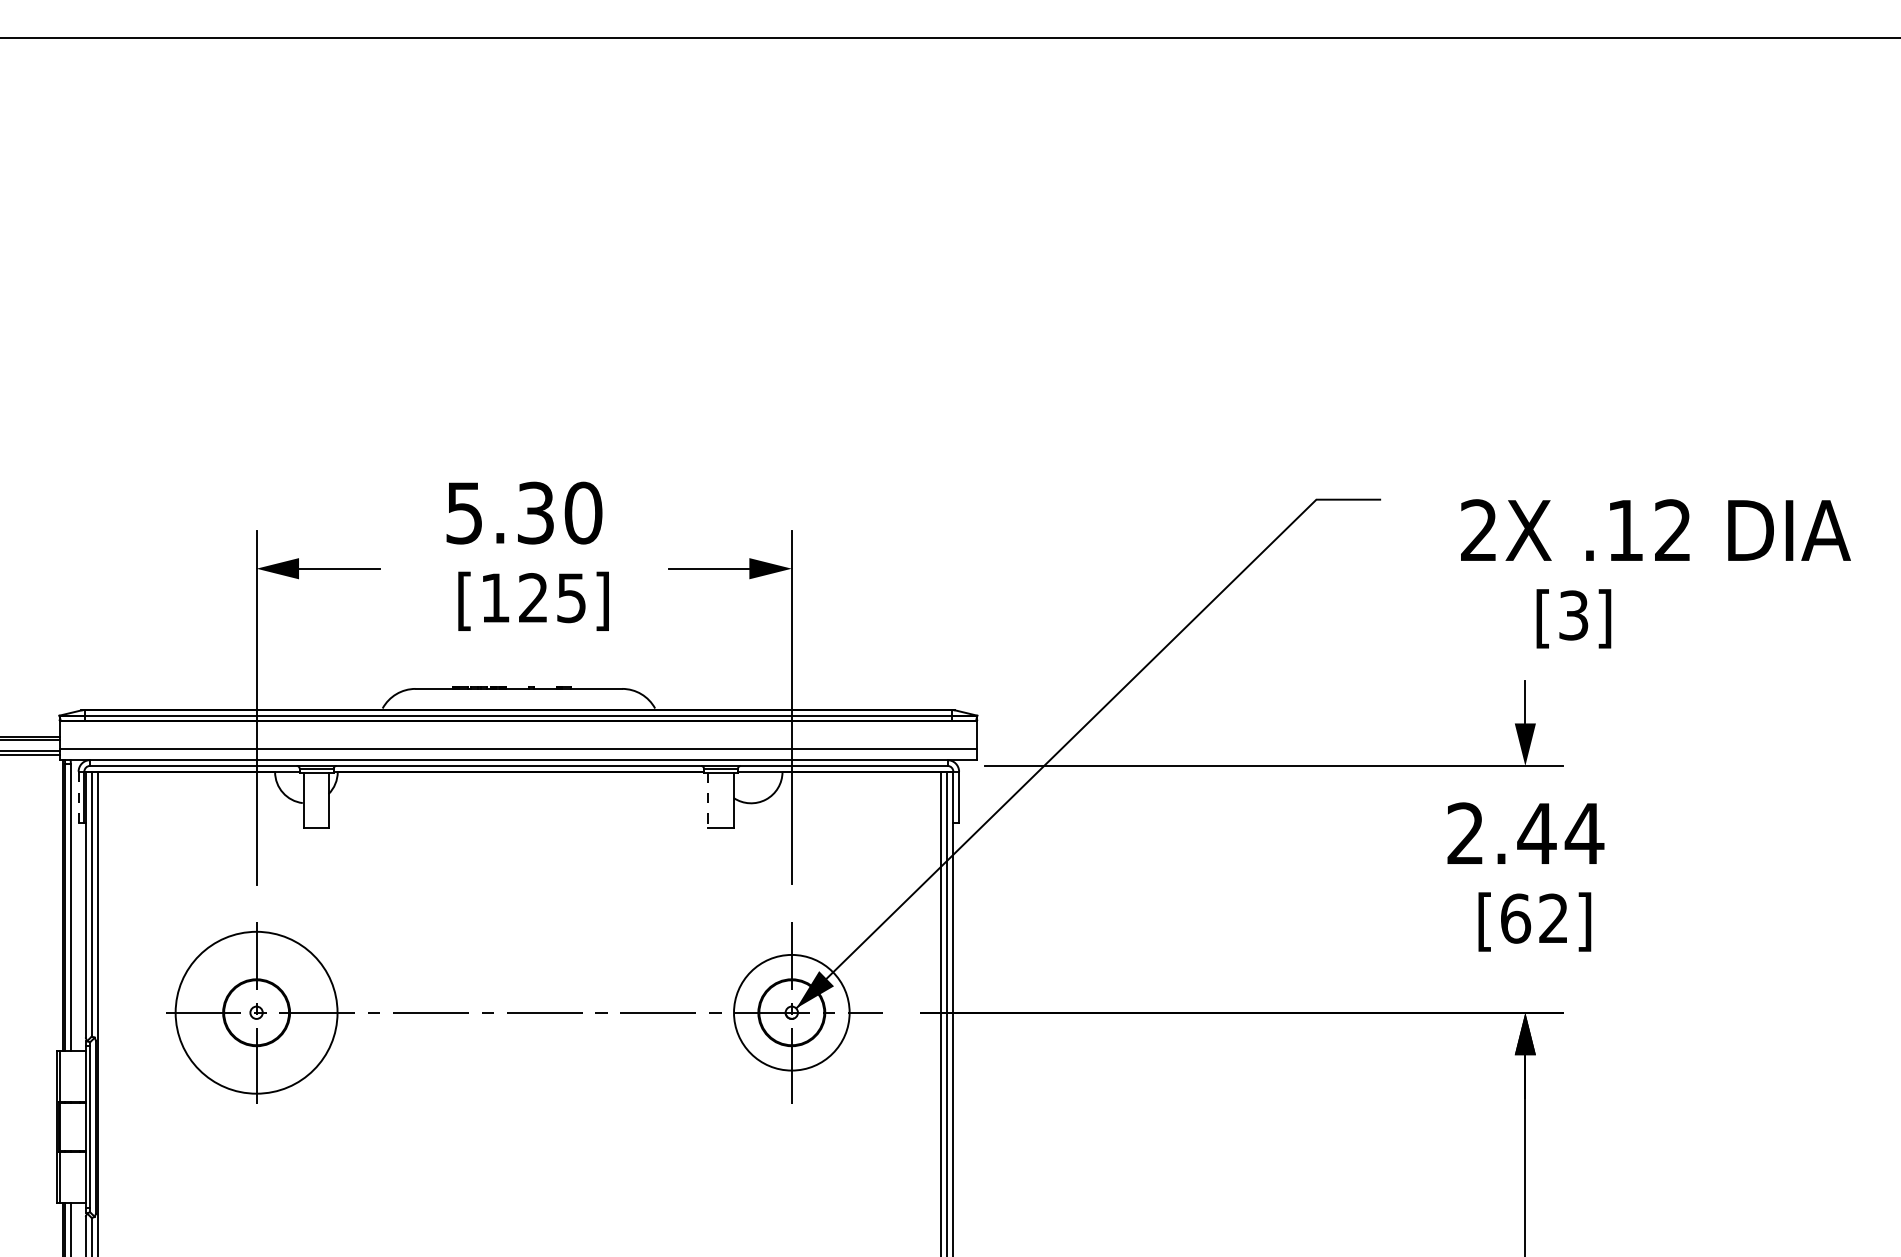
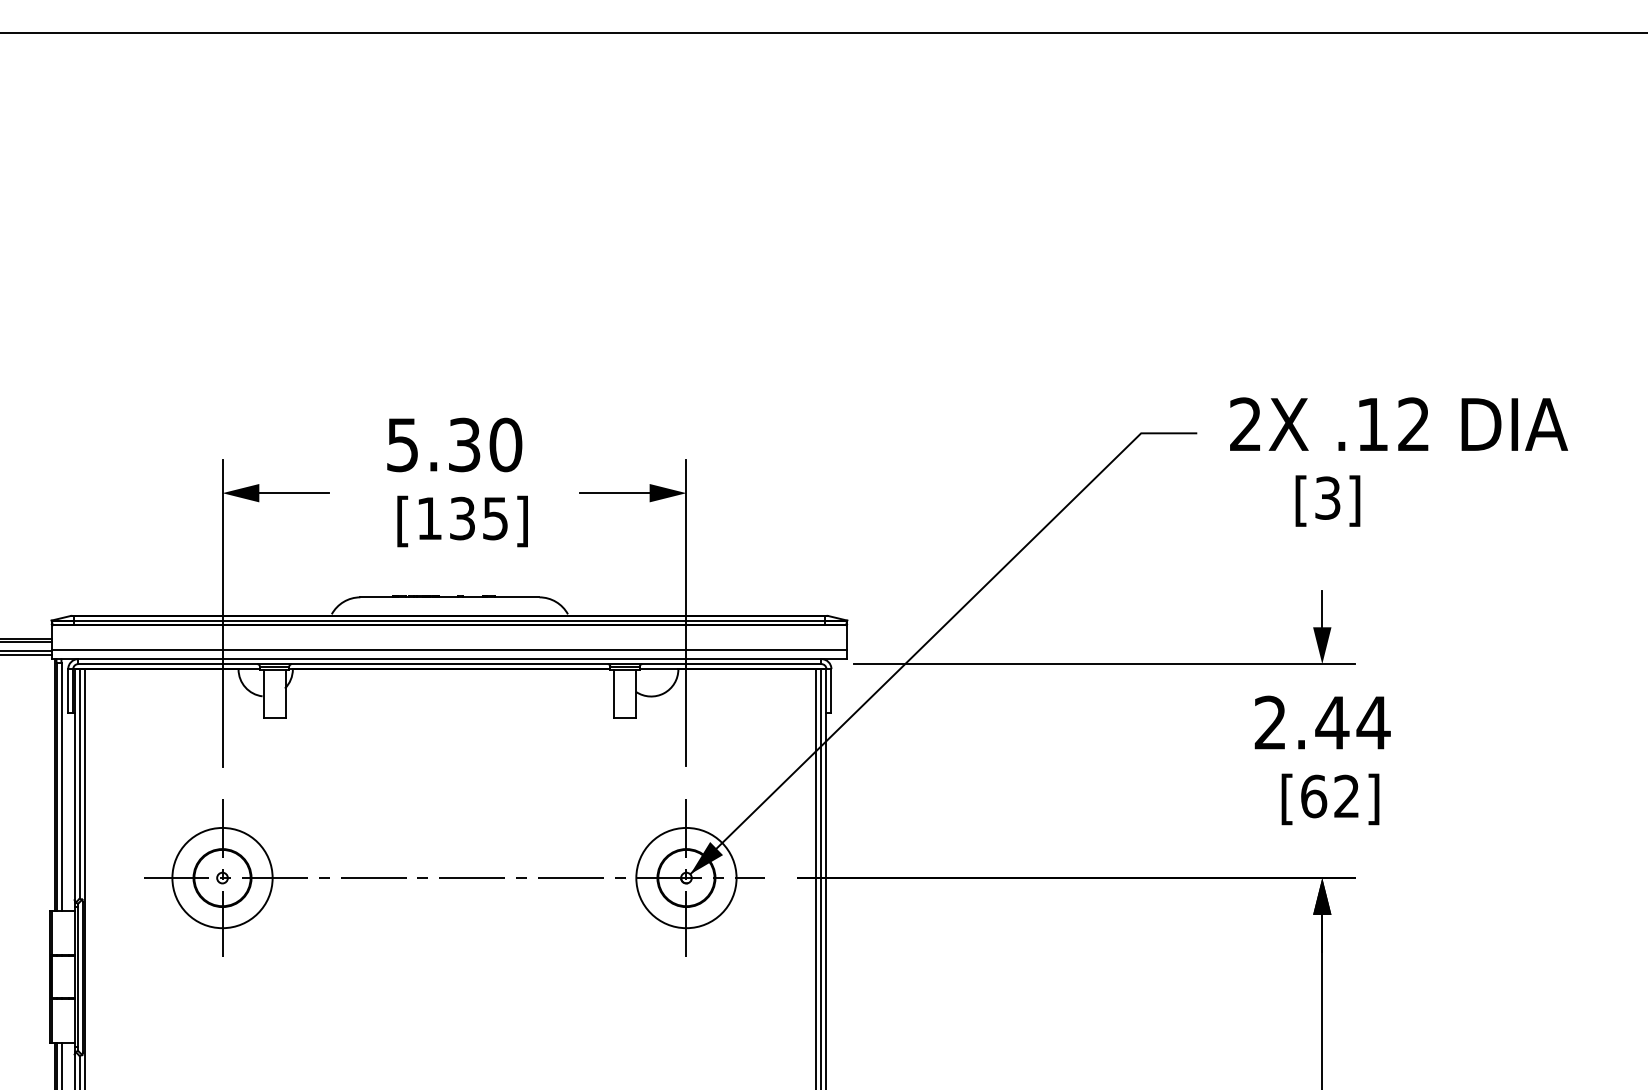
text: (1655, 573) -> (1398, 461), moved
text: (533, 598) -> (462, 518), [125] -> [135]
line: (78, 797) -> (68, 691), dashed -> solid
line: (708, 800) -> (614, 694), dashed -> solid
circle: (256, 1012) -> (222, 877), size x0.71

